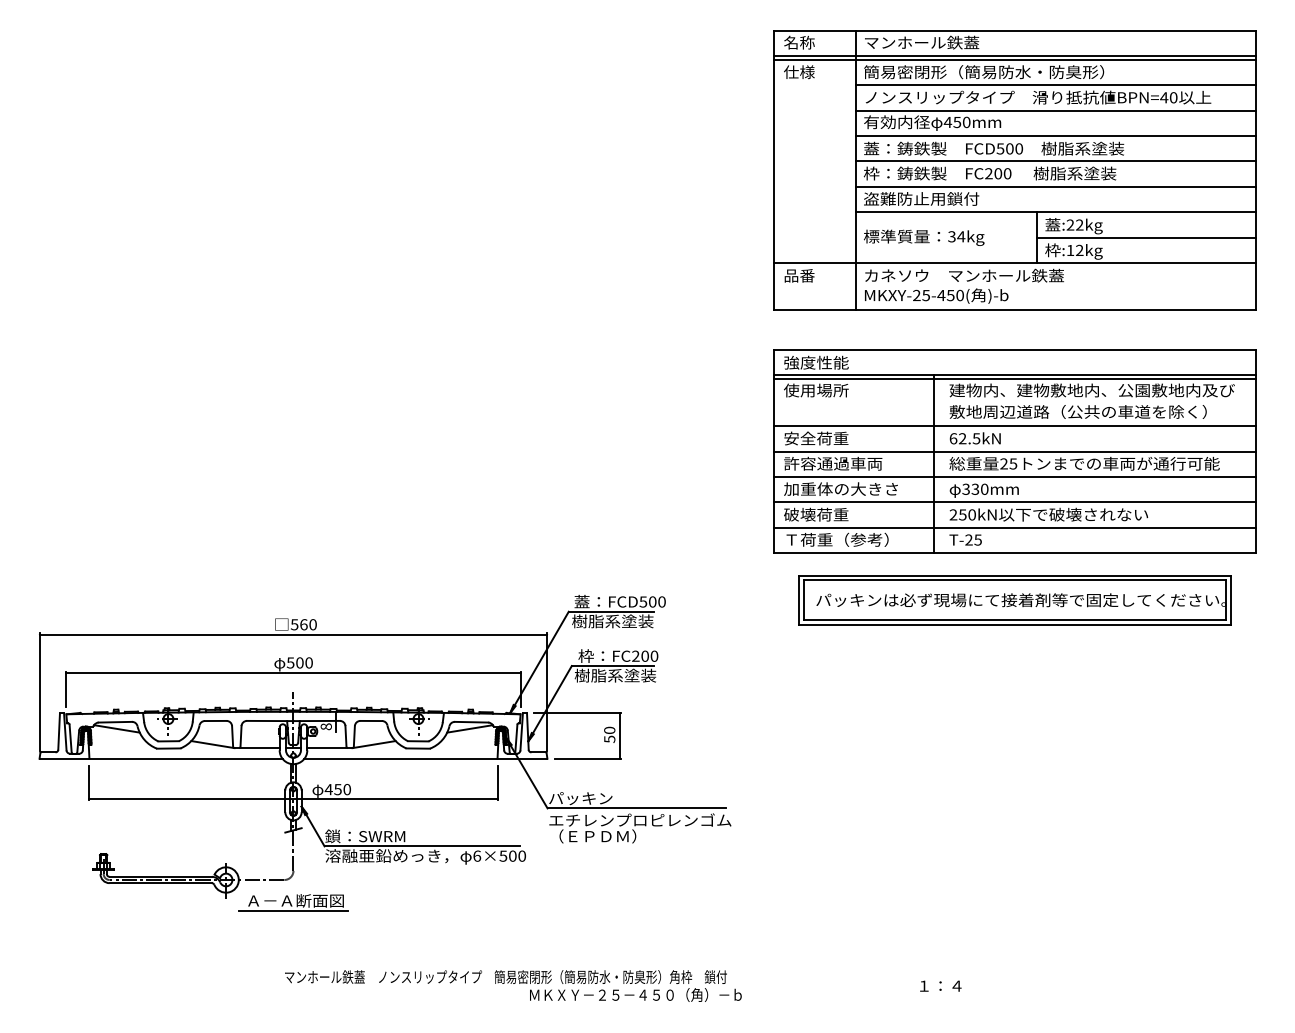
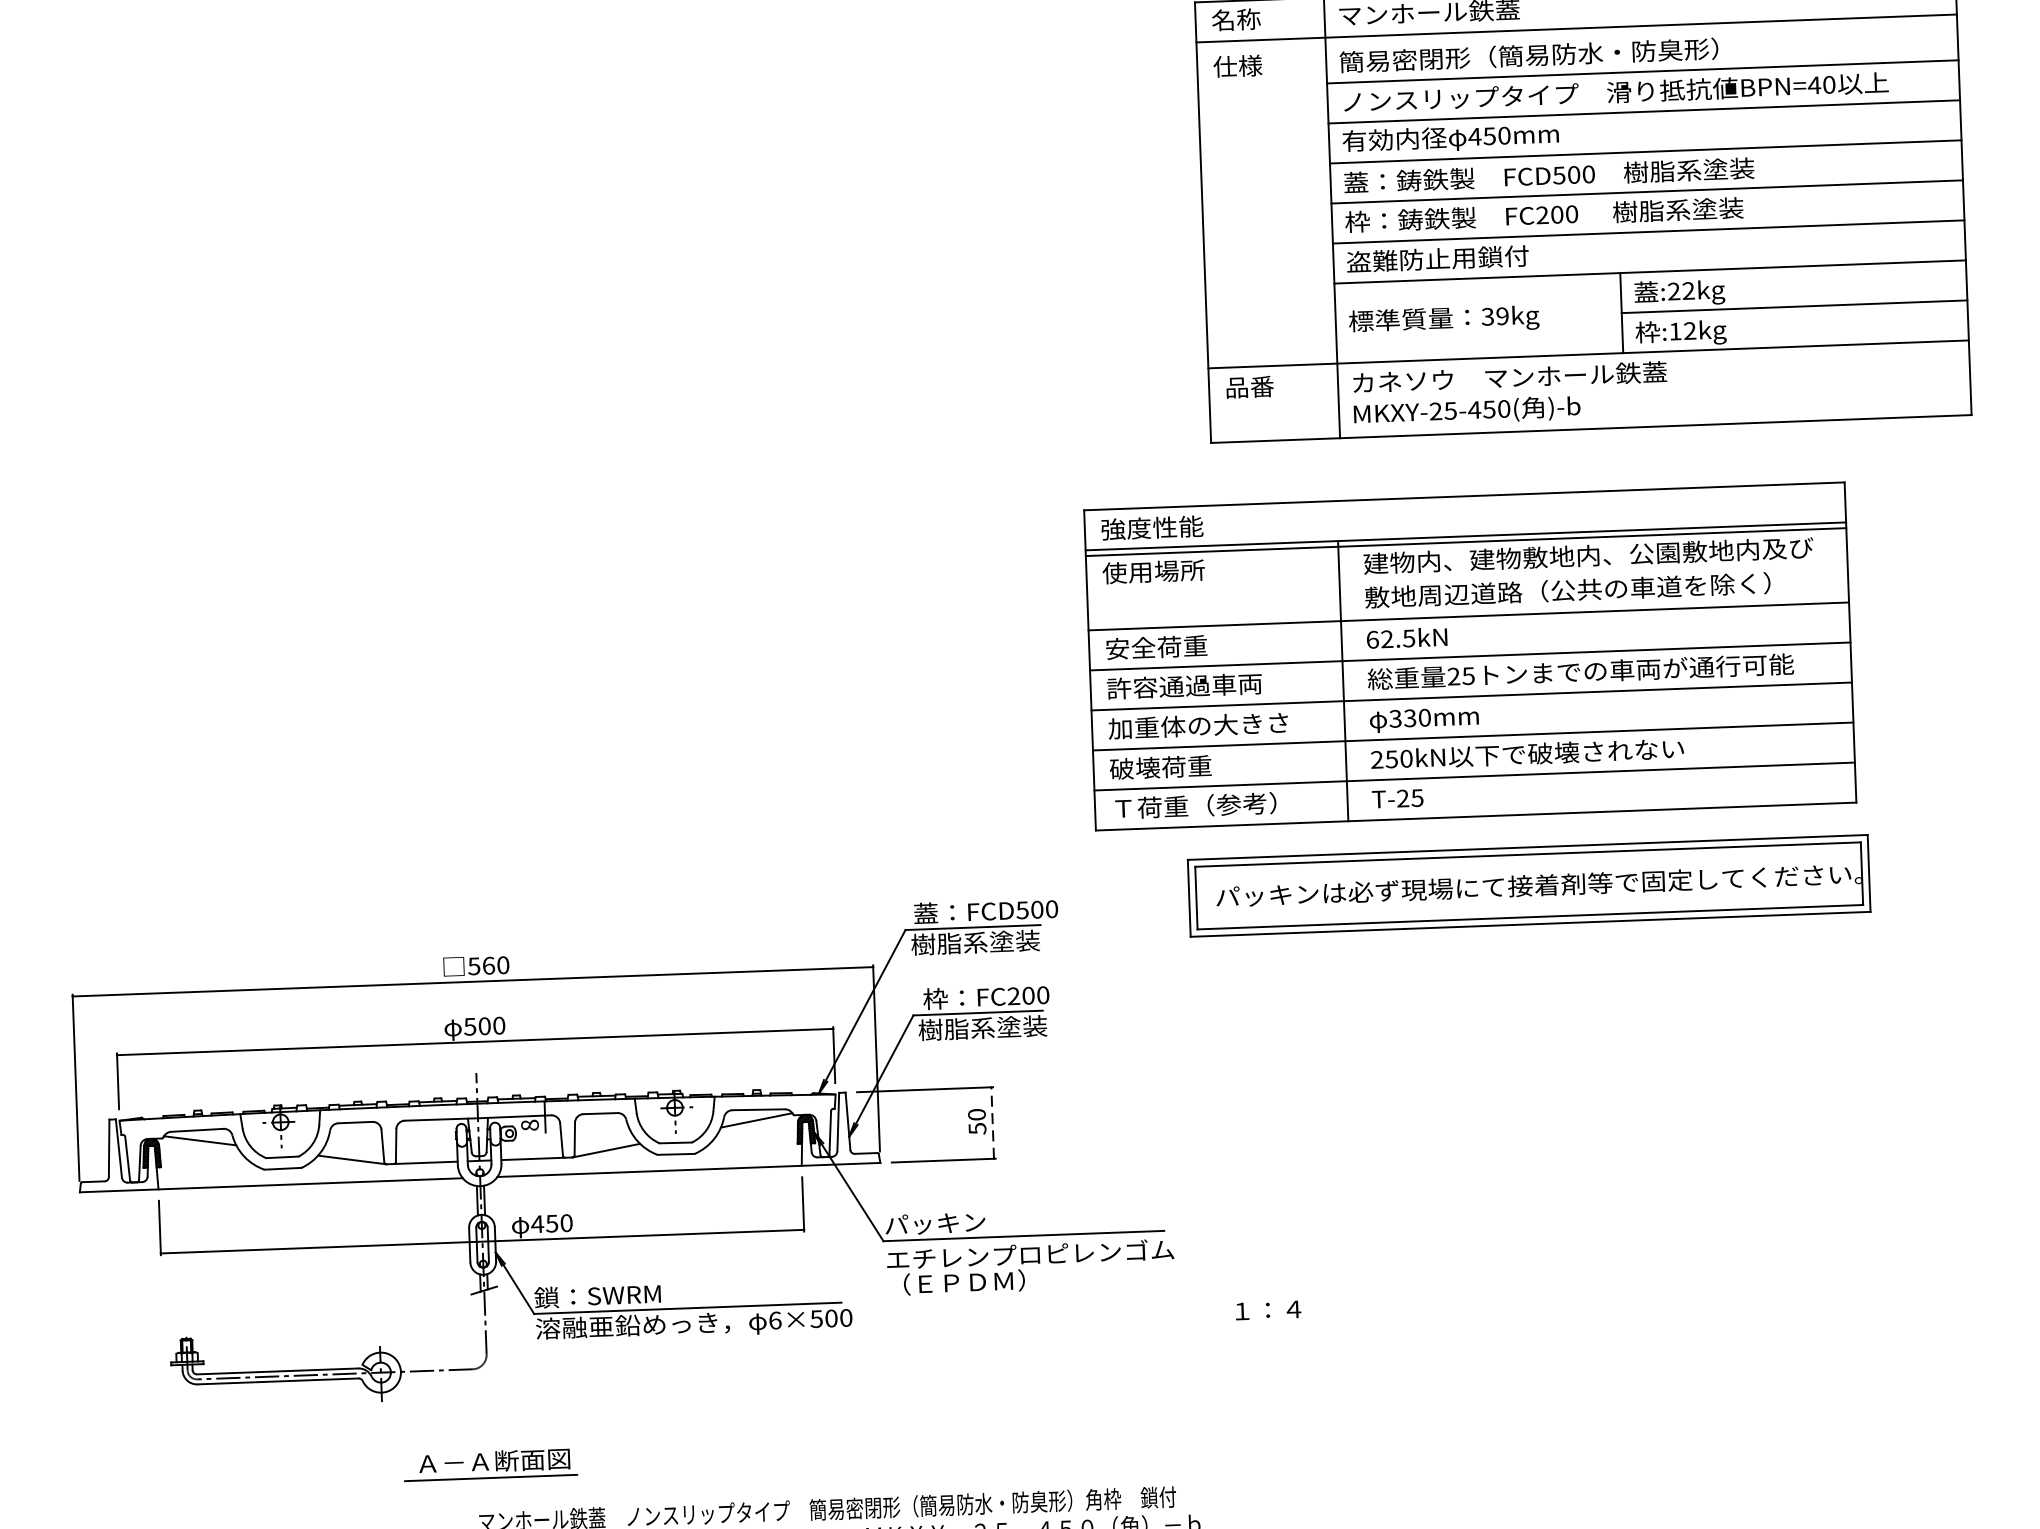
line: (1014, 59) -> (1576, 33), removed
text: (961, 236) -> (1502, 315), 34kg -> 39kg
part: (1014, 451) -> (1469, 656), moved
part: (1014, 600) -> (1528, 886), moved
line: (619, 736) -> (992, 1123), solid -> dashed
part: (293, 902) -> (490, 1464), moved
text: (940, 985) -> (1267, 1309), moved

